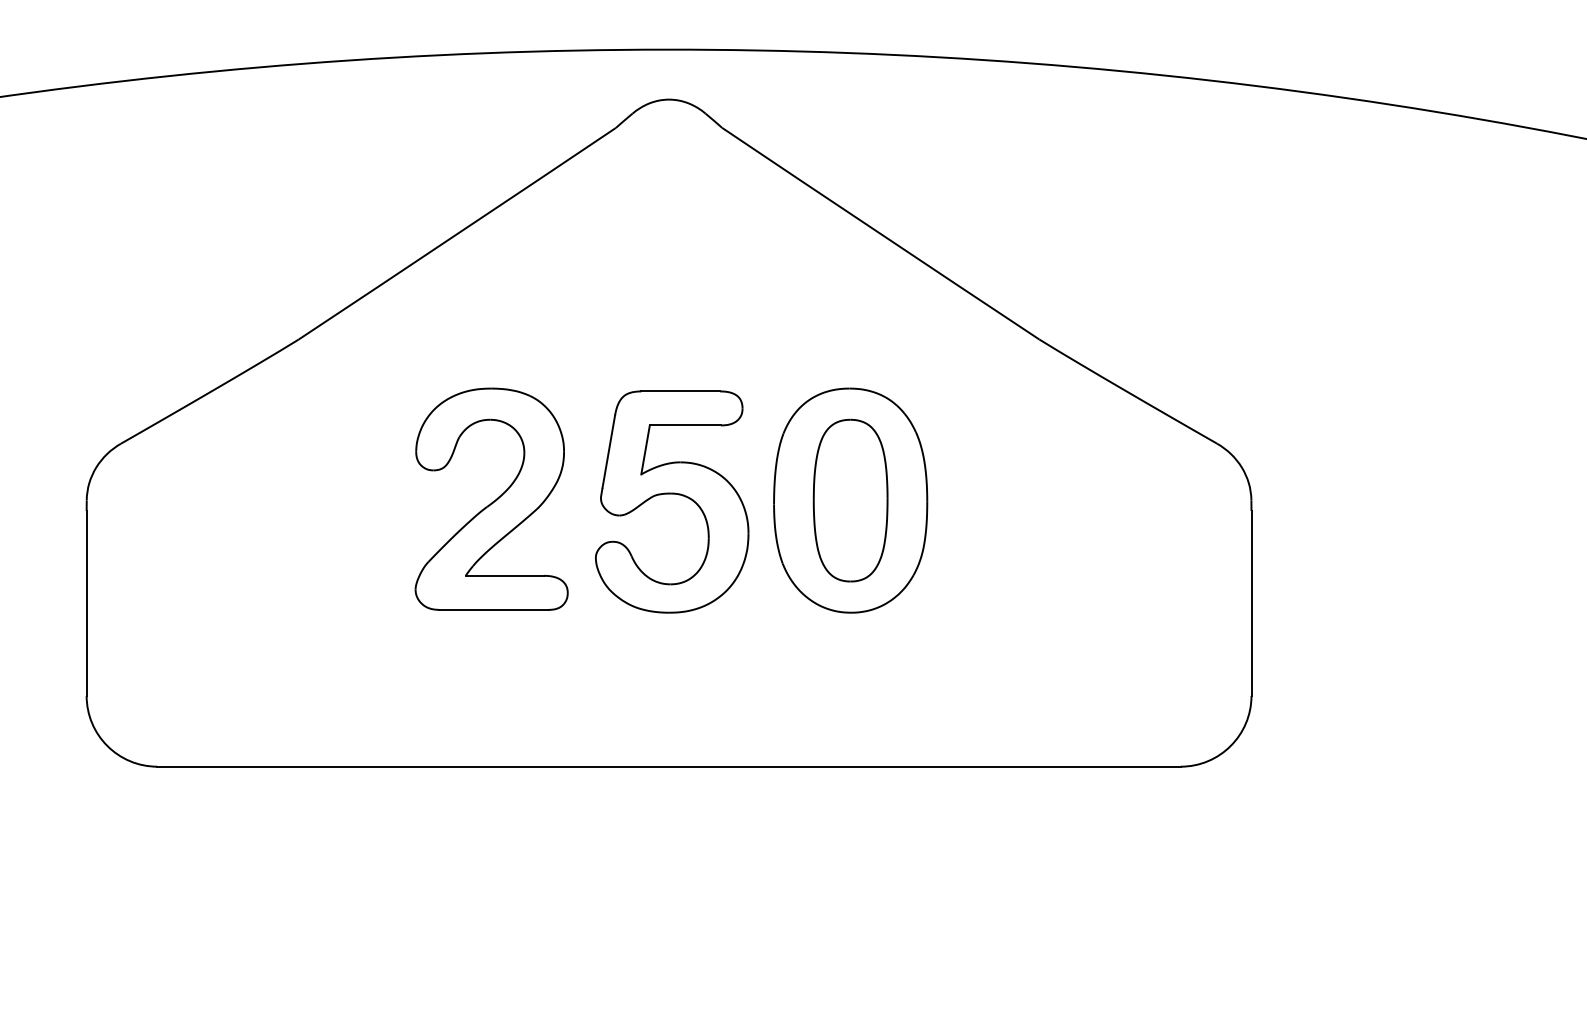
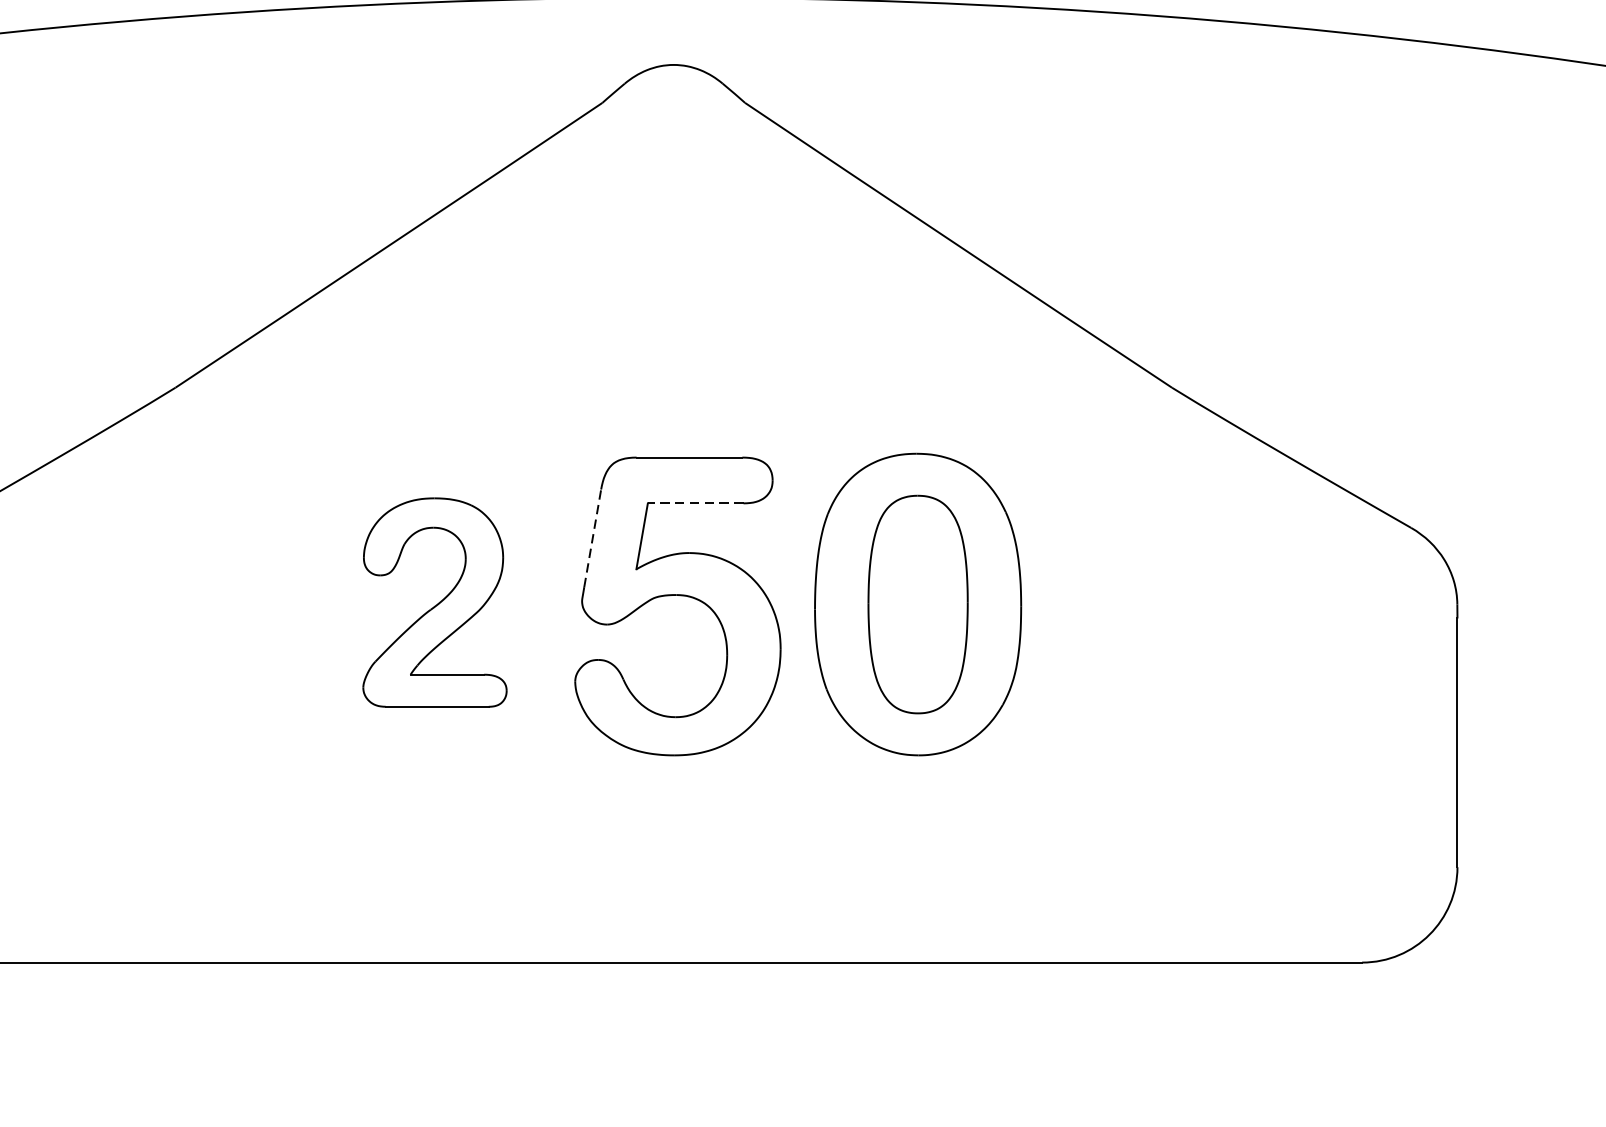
line: (685, 425) -> (695, 503), solid -> dashed
line: (608, 451) -> (592, 538), solid -> dashed
part: (491, 498) -> (434, 601), size x0.7

